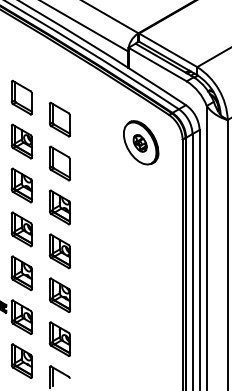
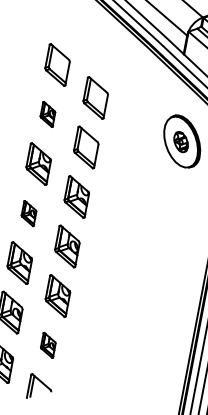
part: (21, 141) -> (47, 114), size x0.6
part: (21, 229) -> (28, 213), size x0.6
part: (59, 338) -> (48, 344), size x0.6

